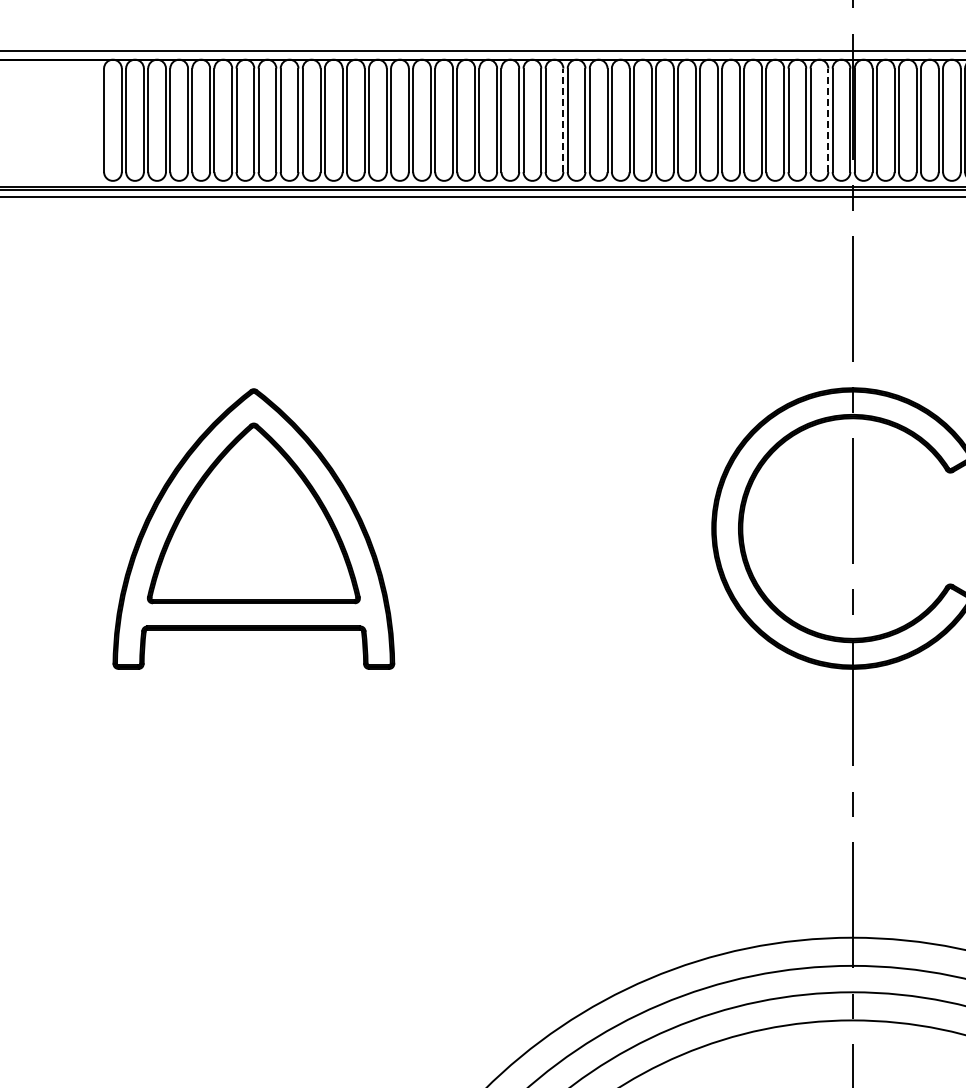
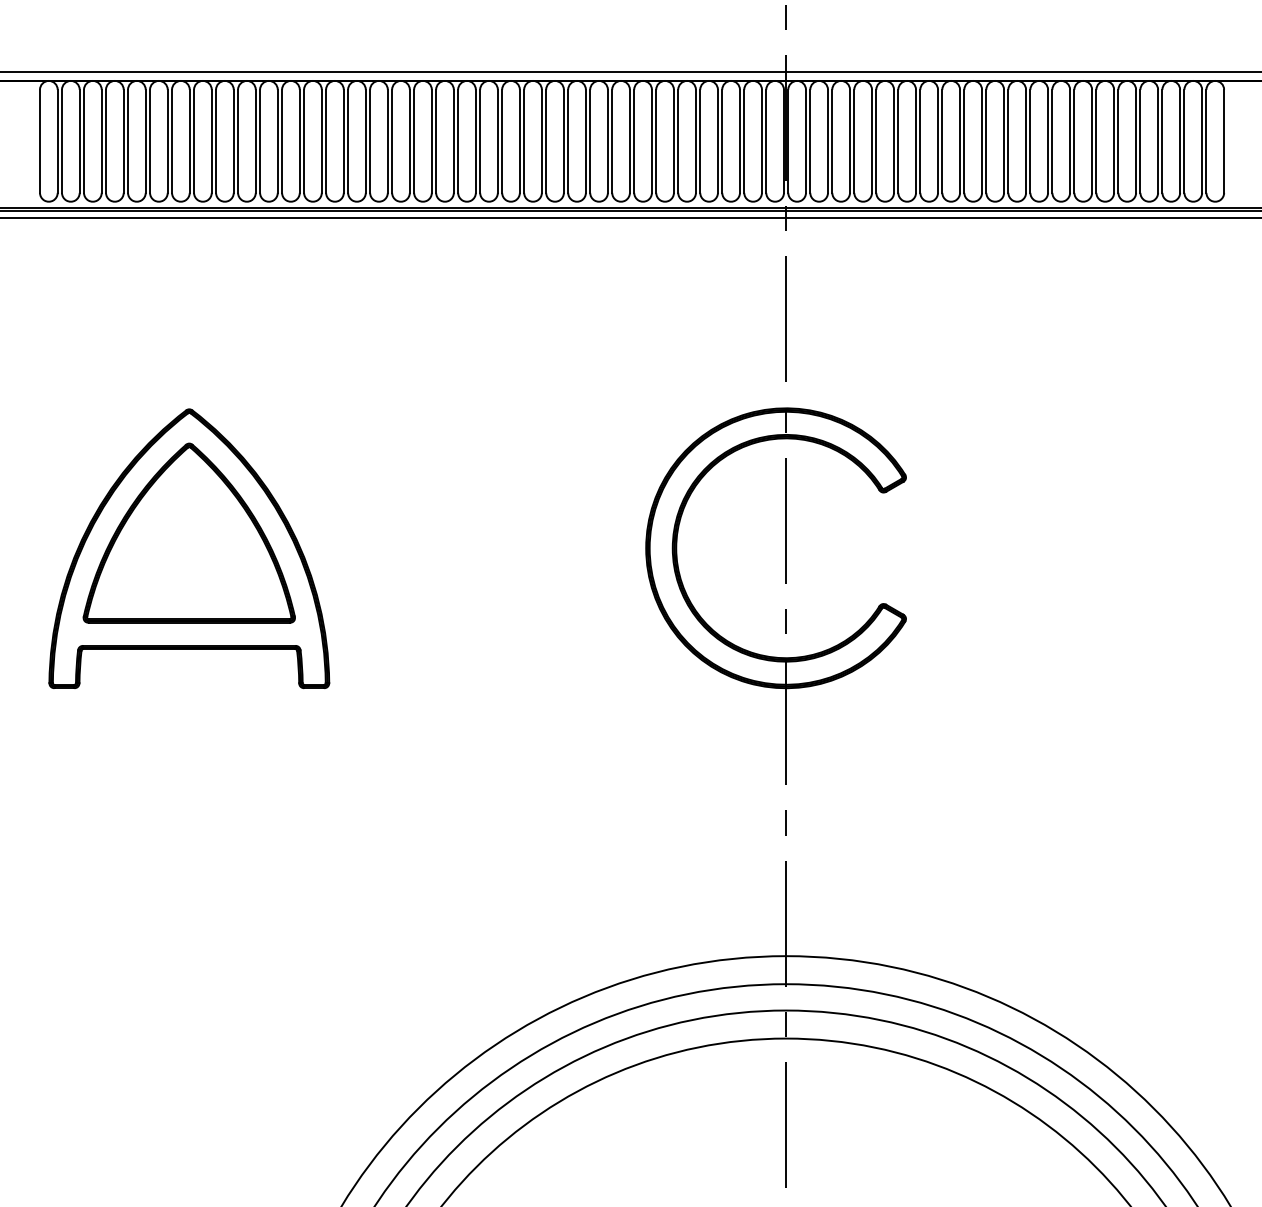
line: (563, 120) -> (497, 141), dashed -> solid
line: (827, 120) -> (761, 141), dashed -> solid

